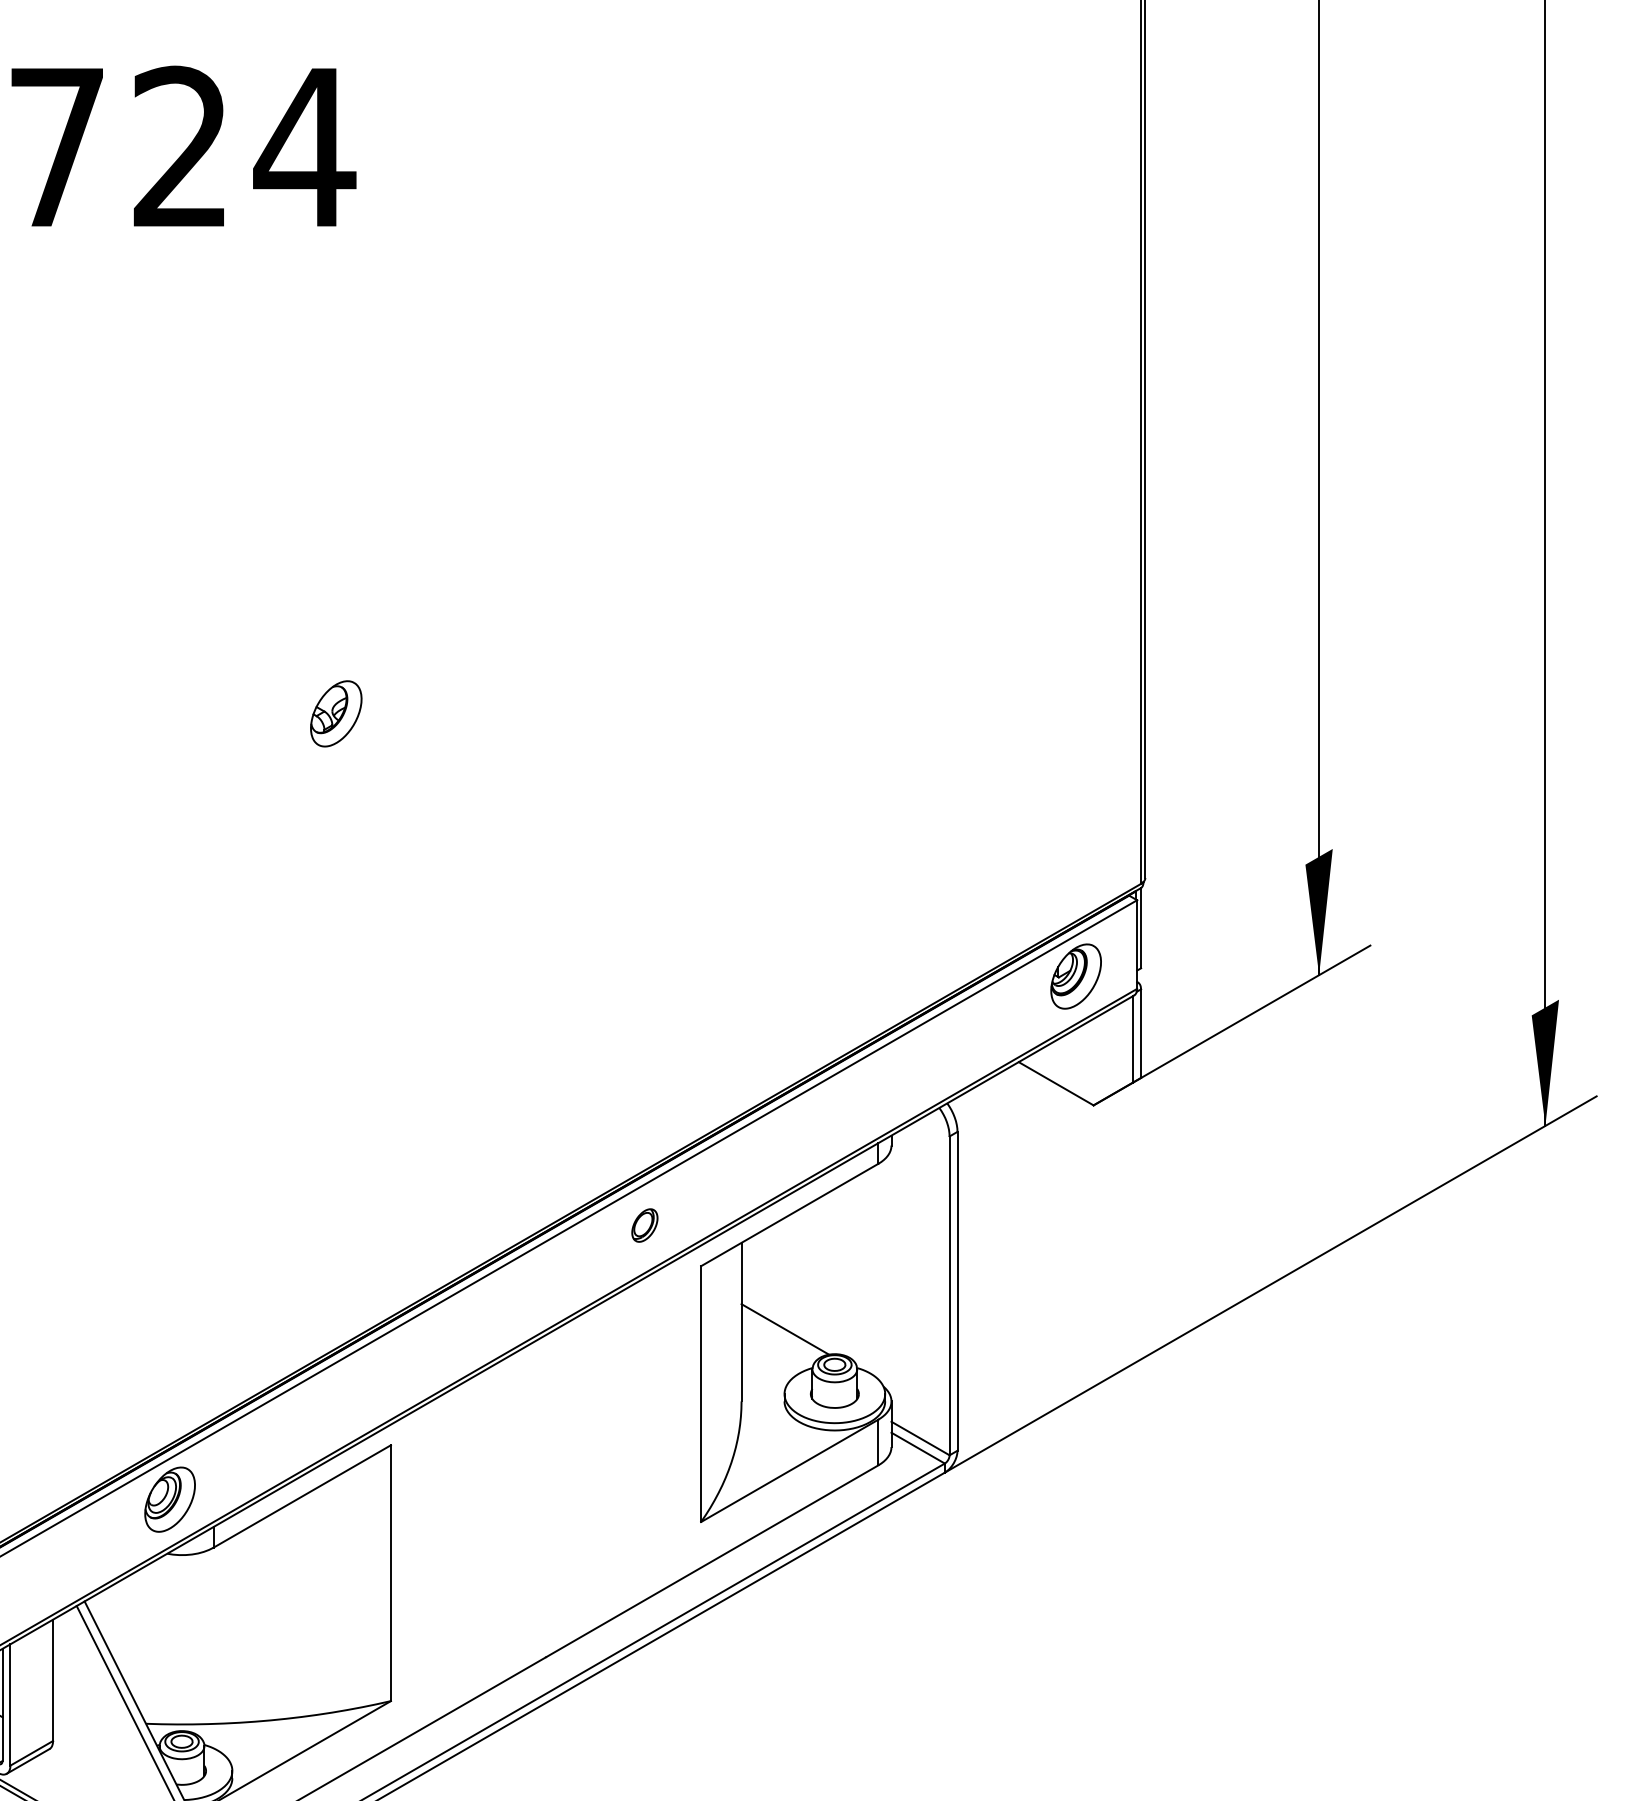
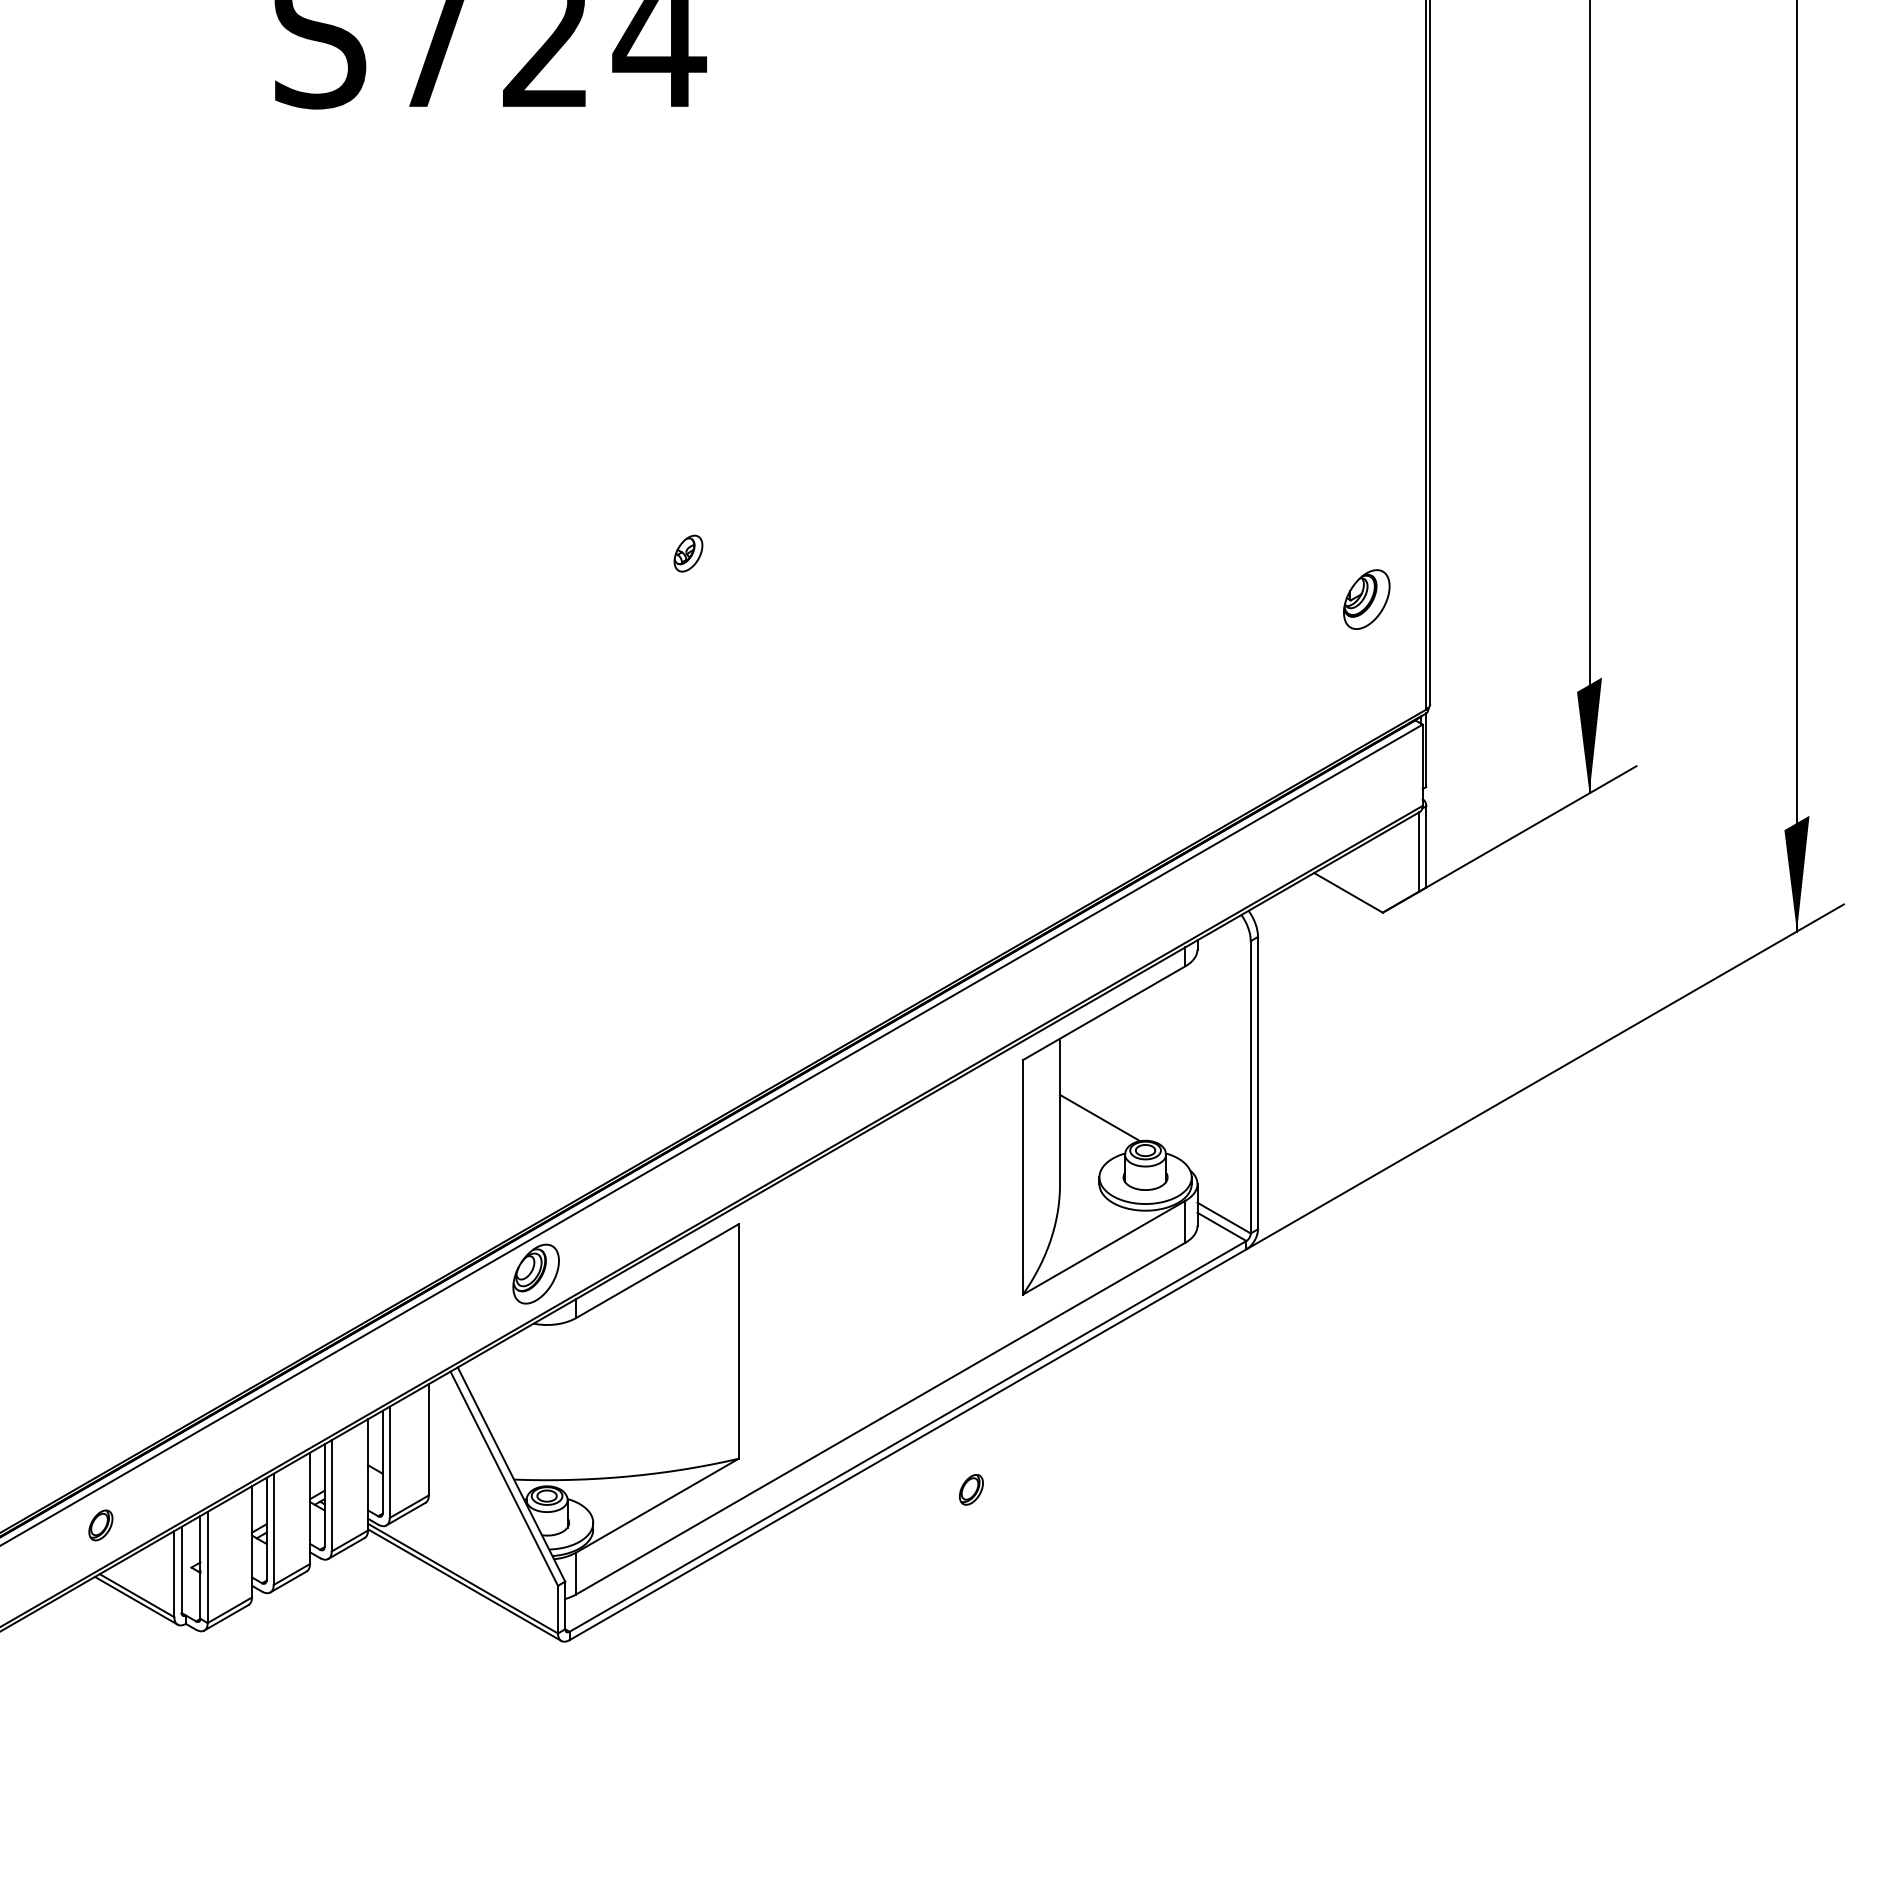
part: (336, 713) -> (688, 553), size x0.6
part: (1075, 976) -> (1366, 599), moved
part: (644, 1225) -> (971, 1489), moved

